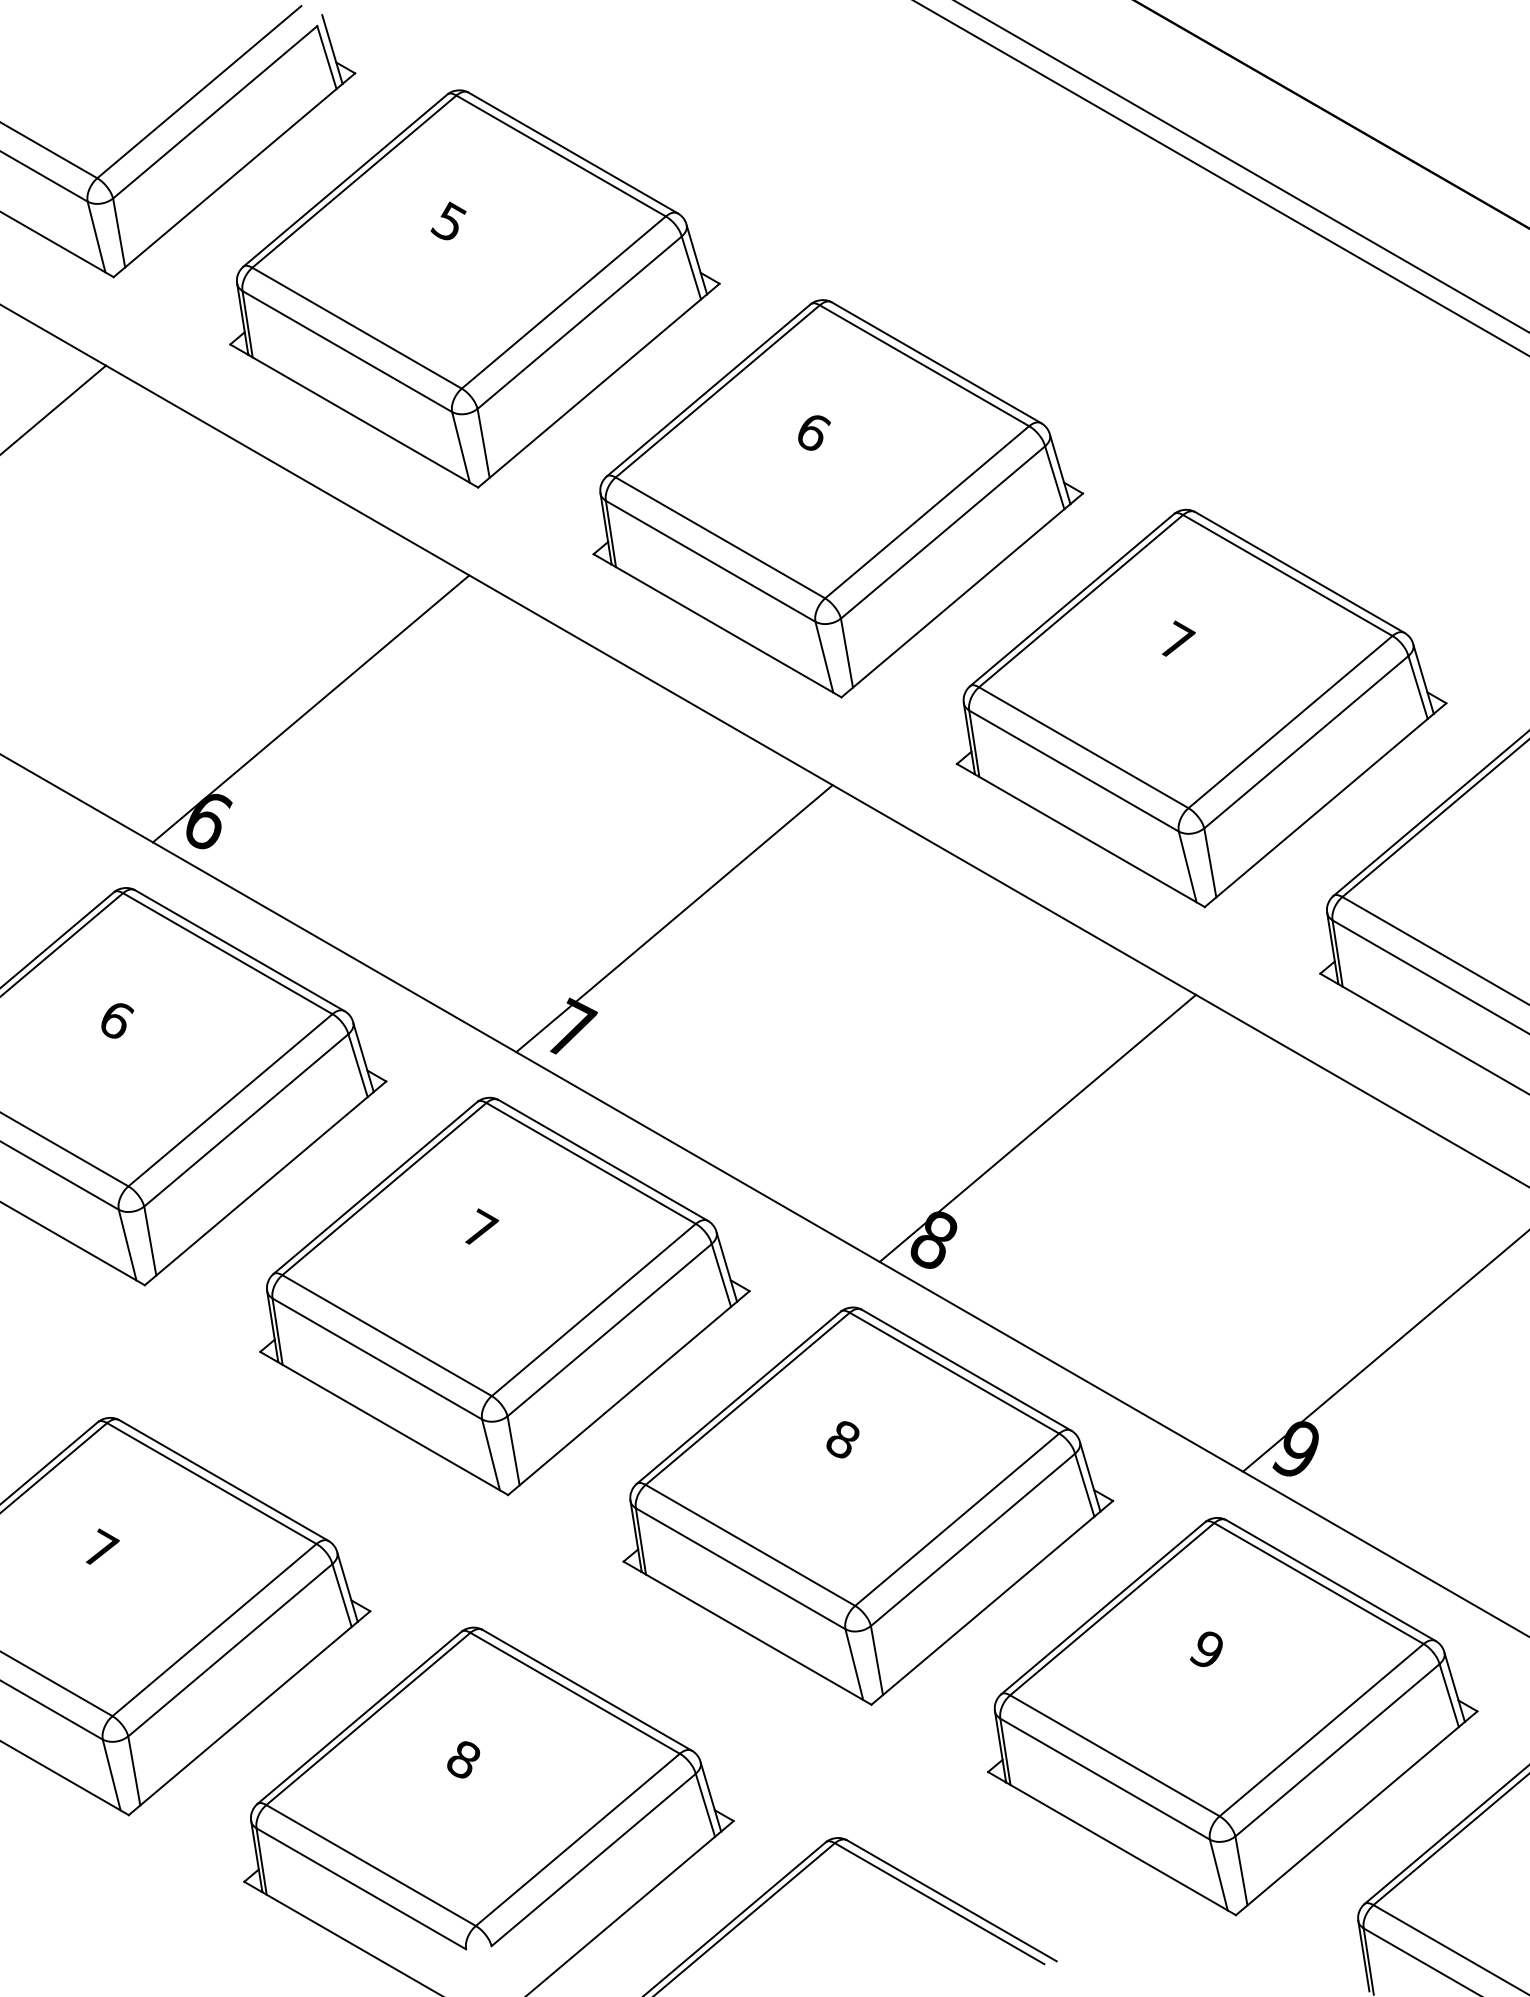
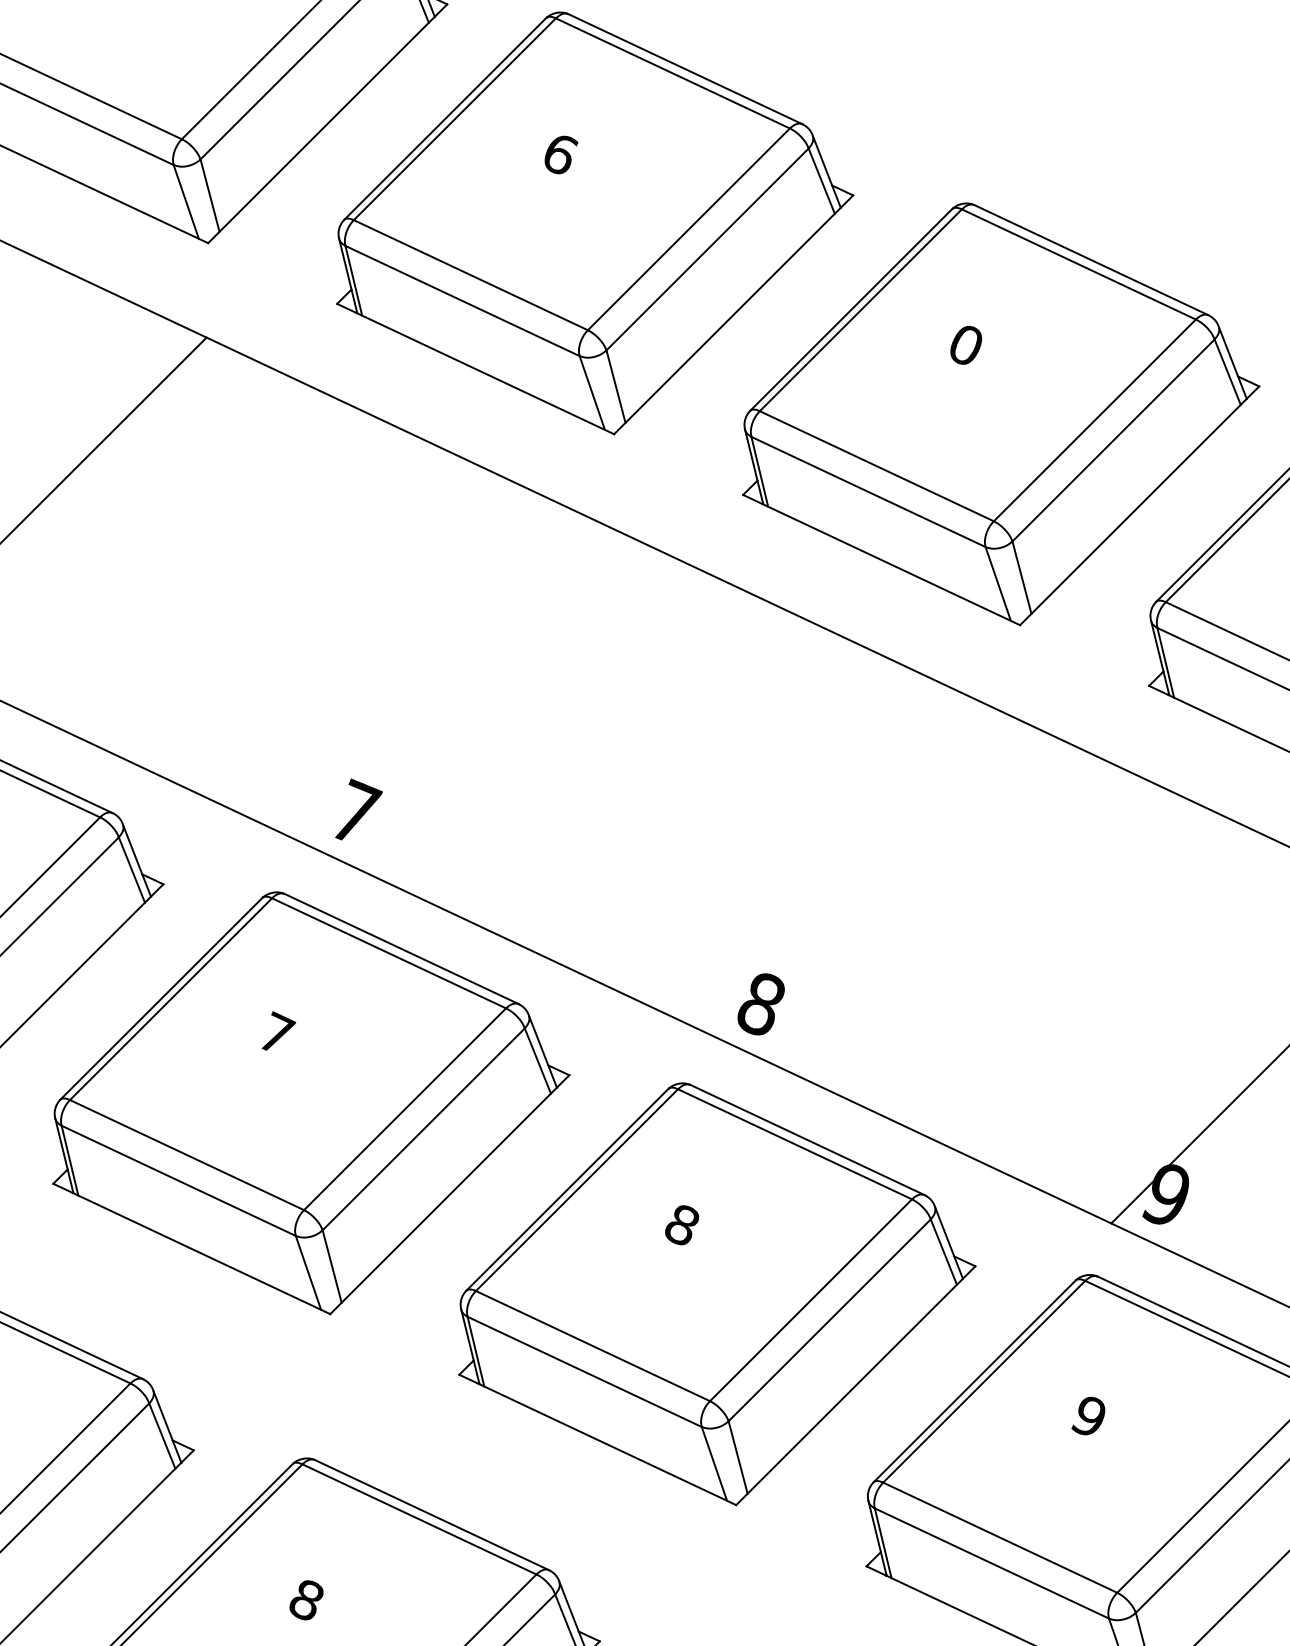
text: (1178, 639) -> (968, 342), 7 -> 0
line: (674, 918) -> (455, 684), removed
line: (1037, 1127) -> (861, 875), removed

